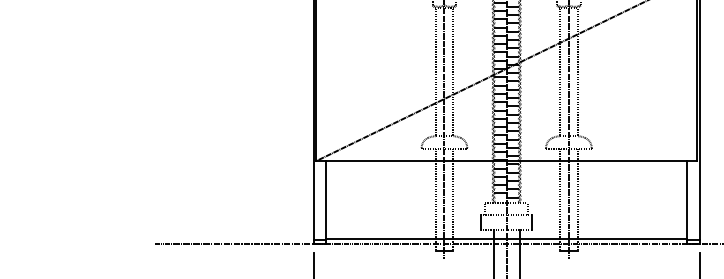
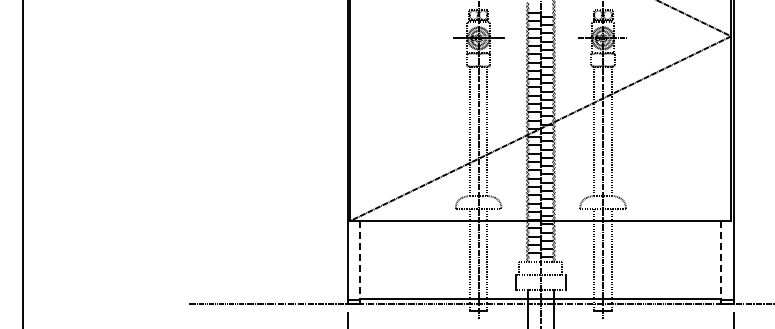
line: (326, 202) -> (360, 262), solid -> dashed
line: (687, 202) -> (721, 262), solid -> dashed

